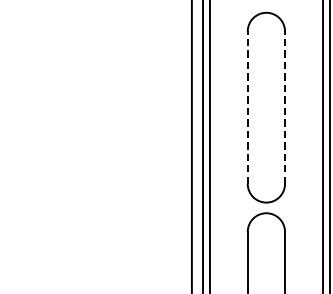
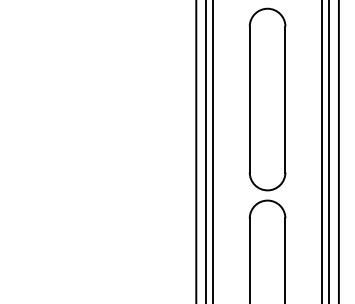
line: (247, 107) -> (249, 99), dashed -> solid
line: (285, 107) -> (285, 99), dashed -> solid

